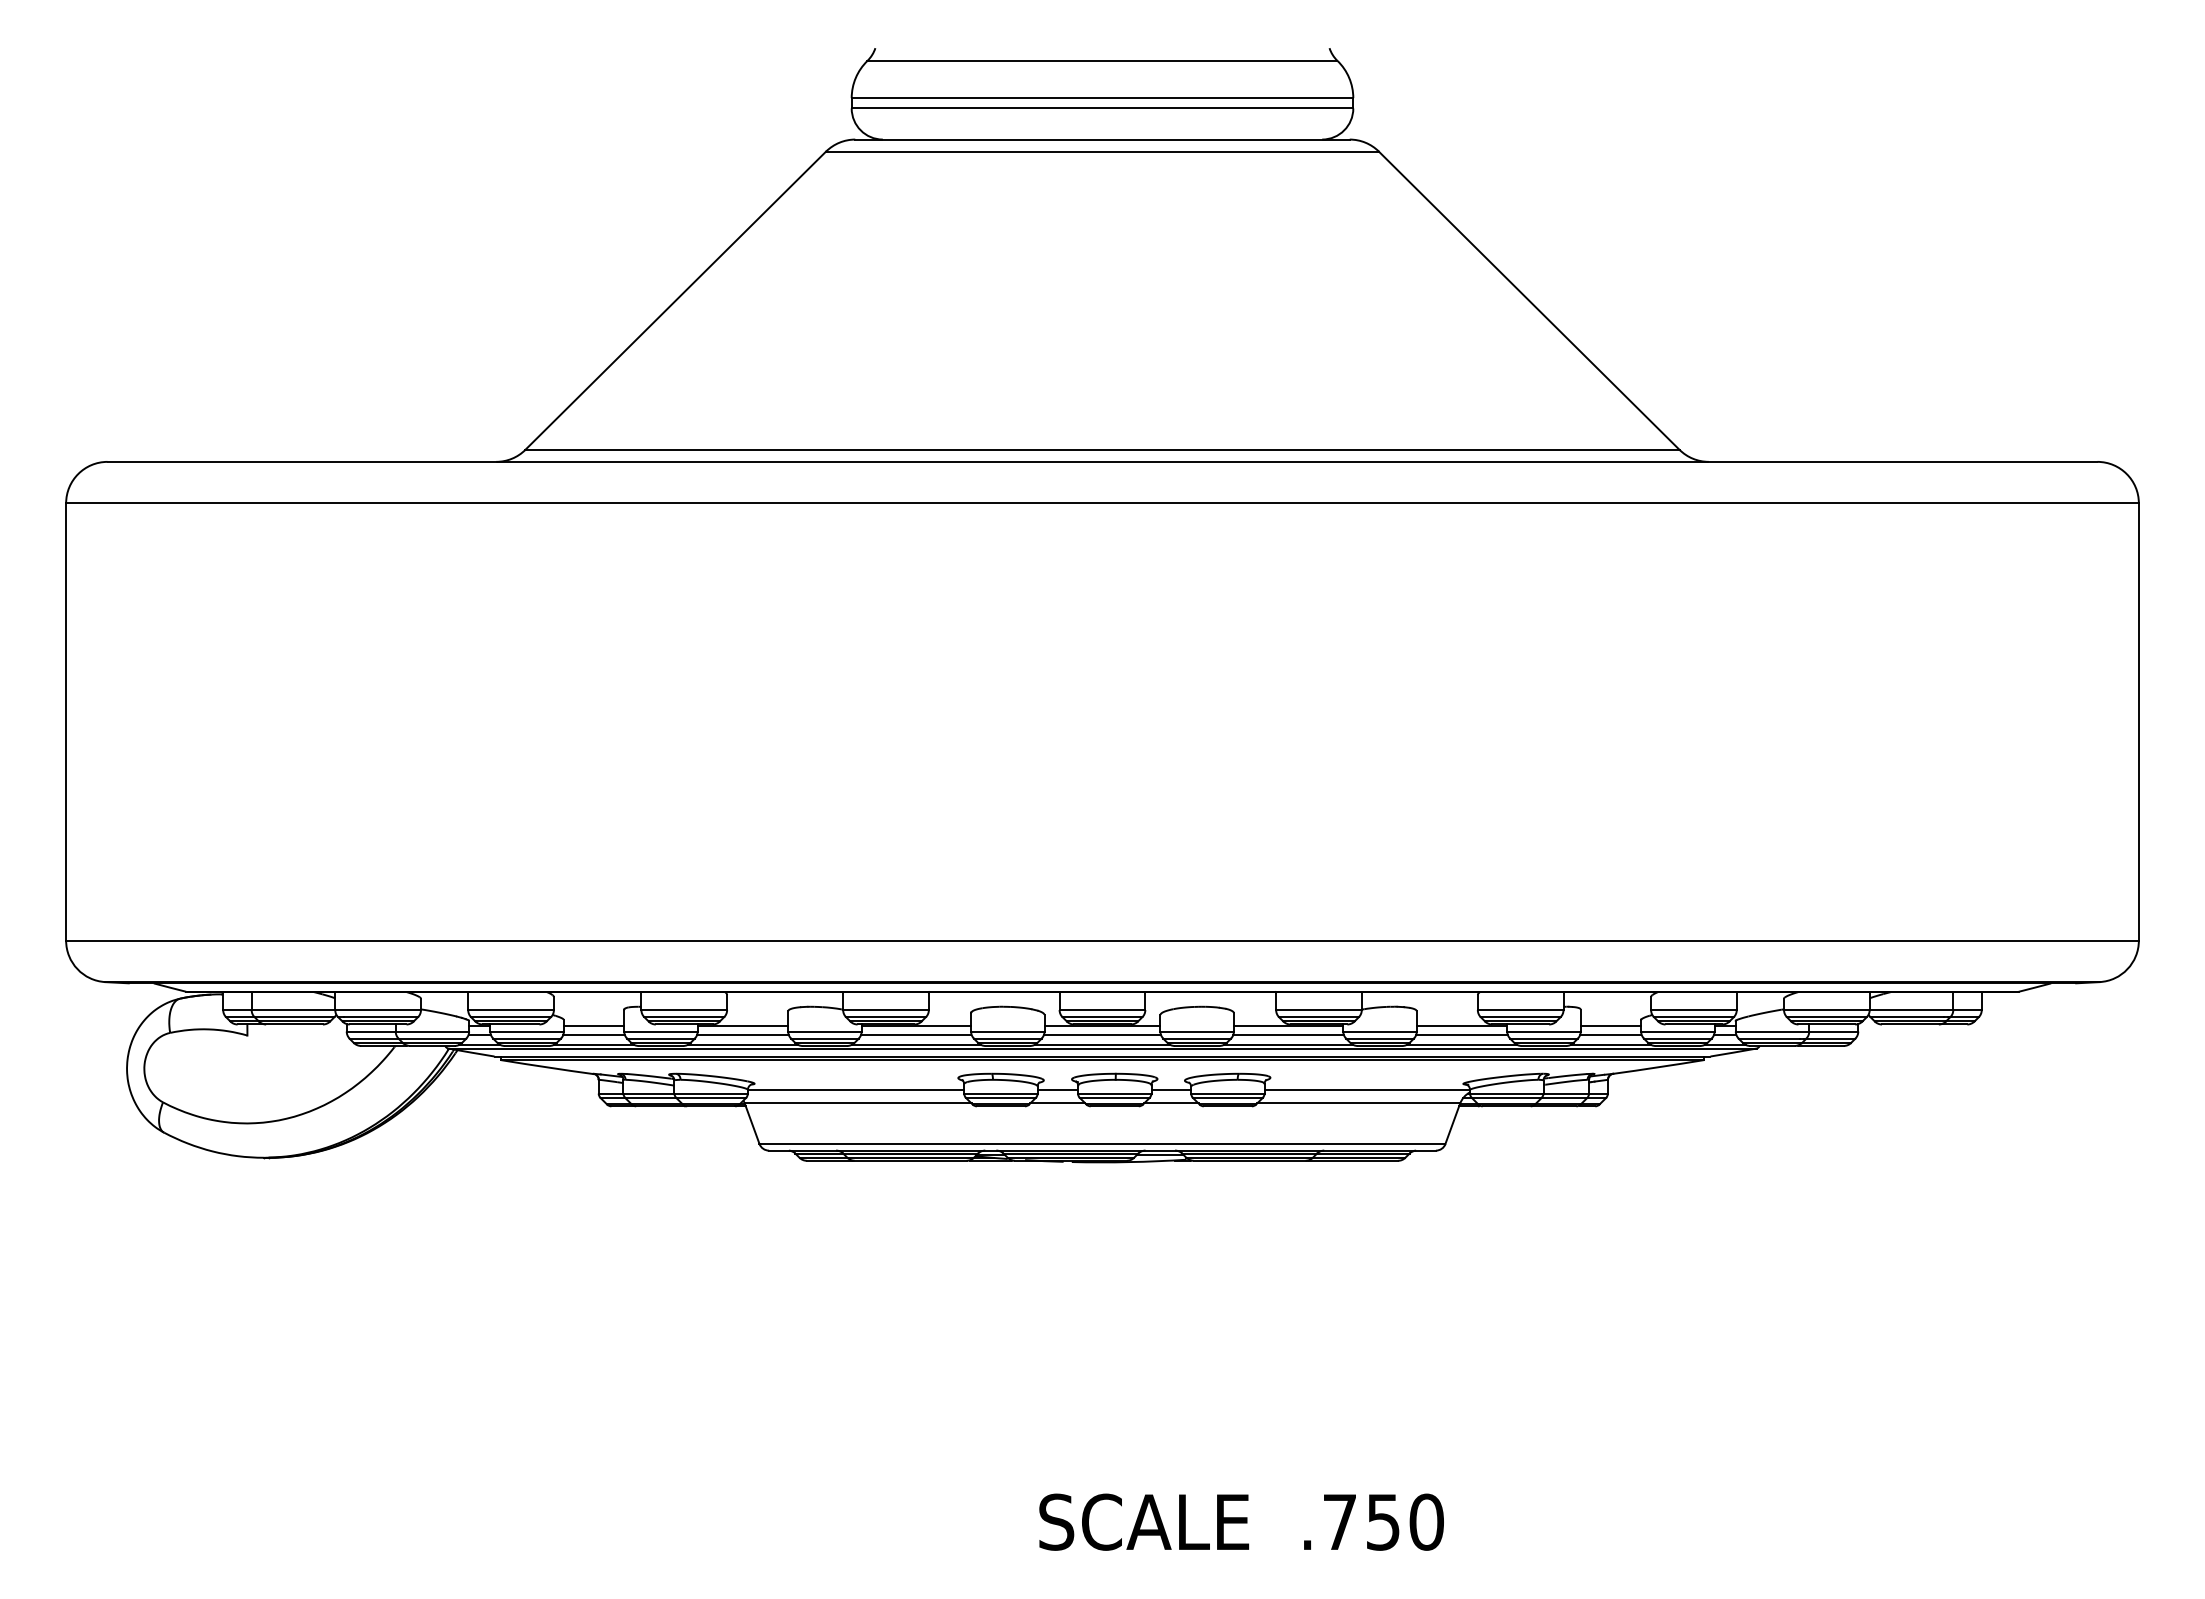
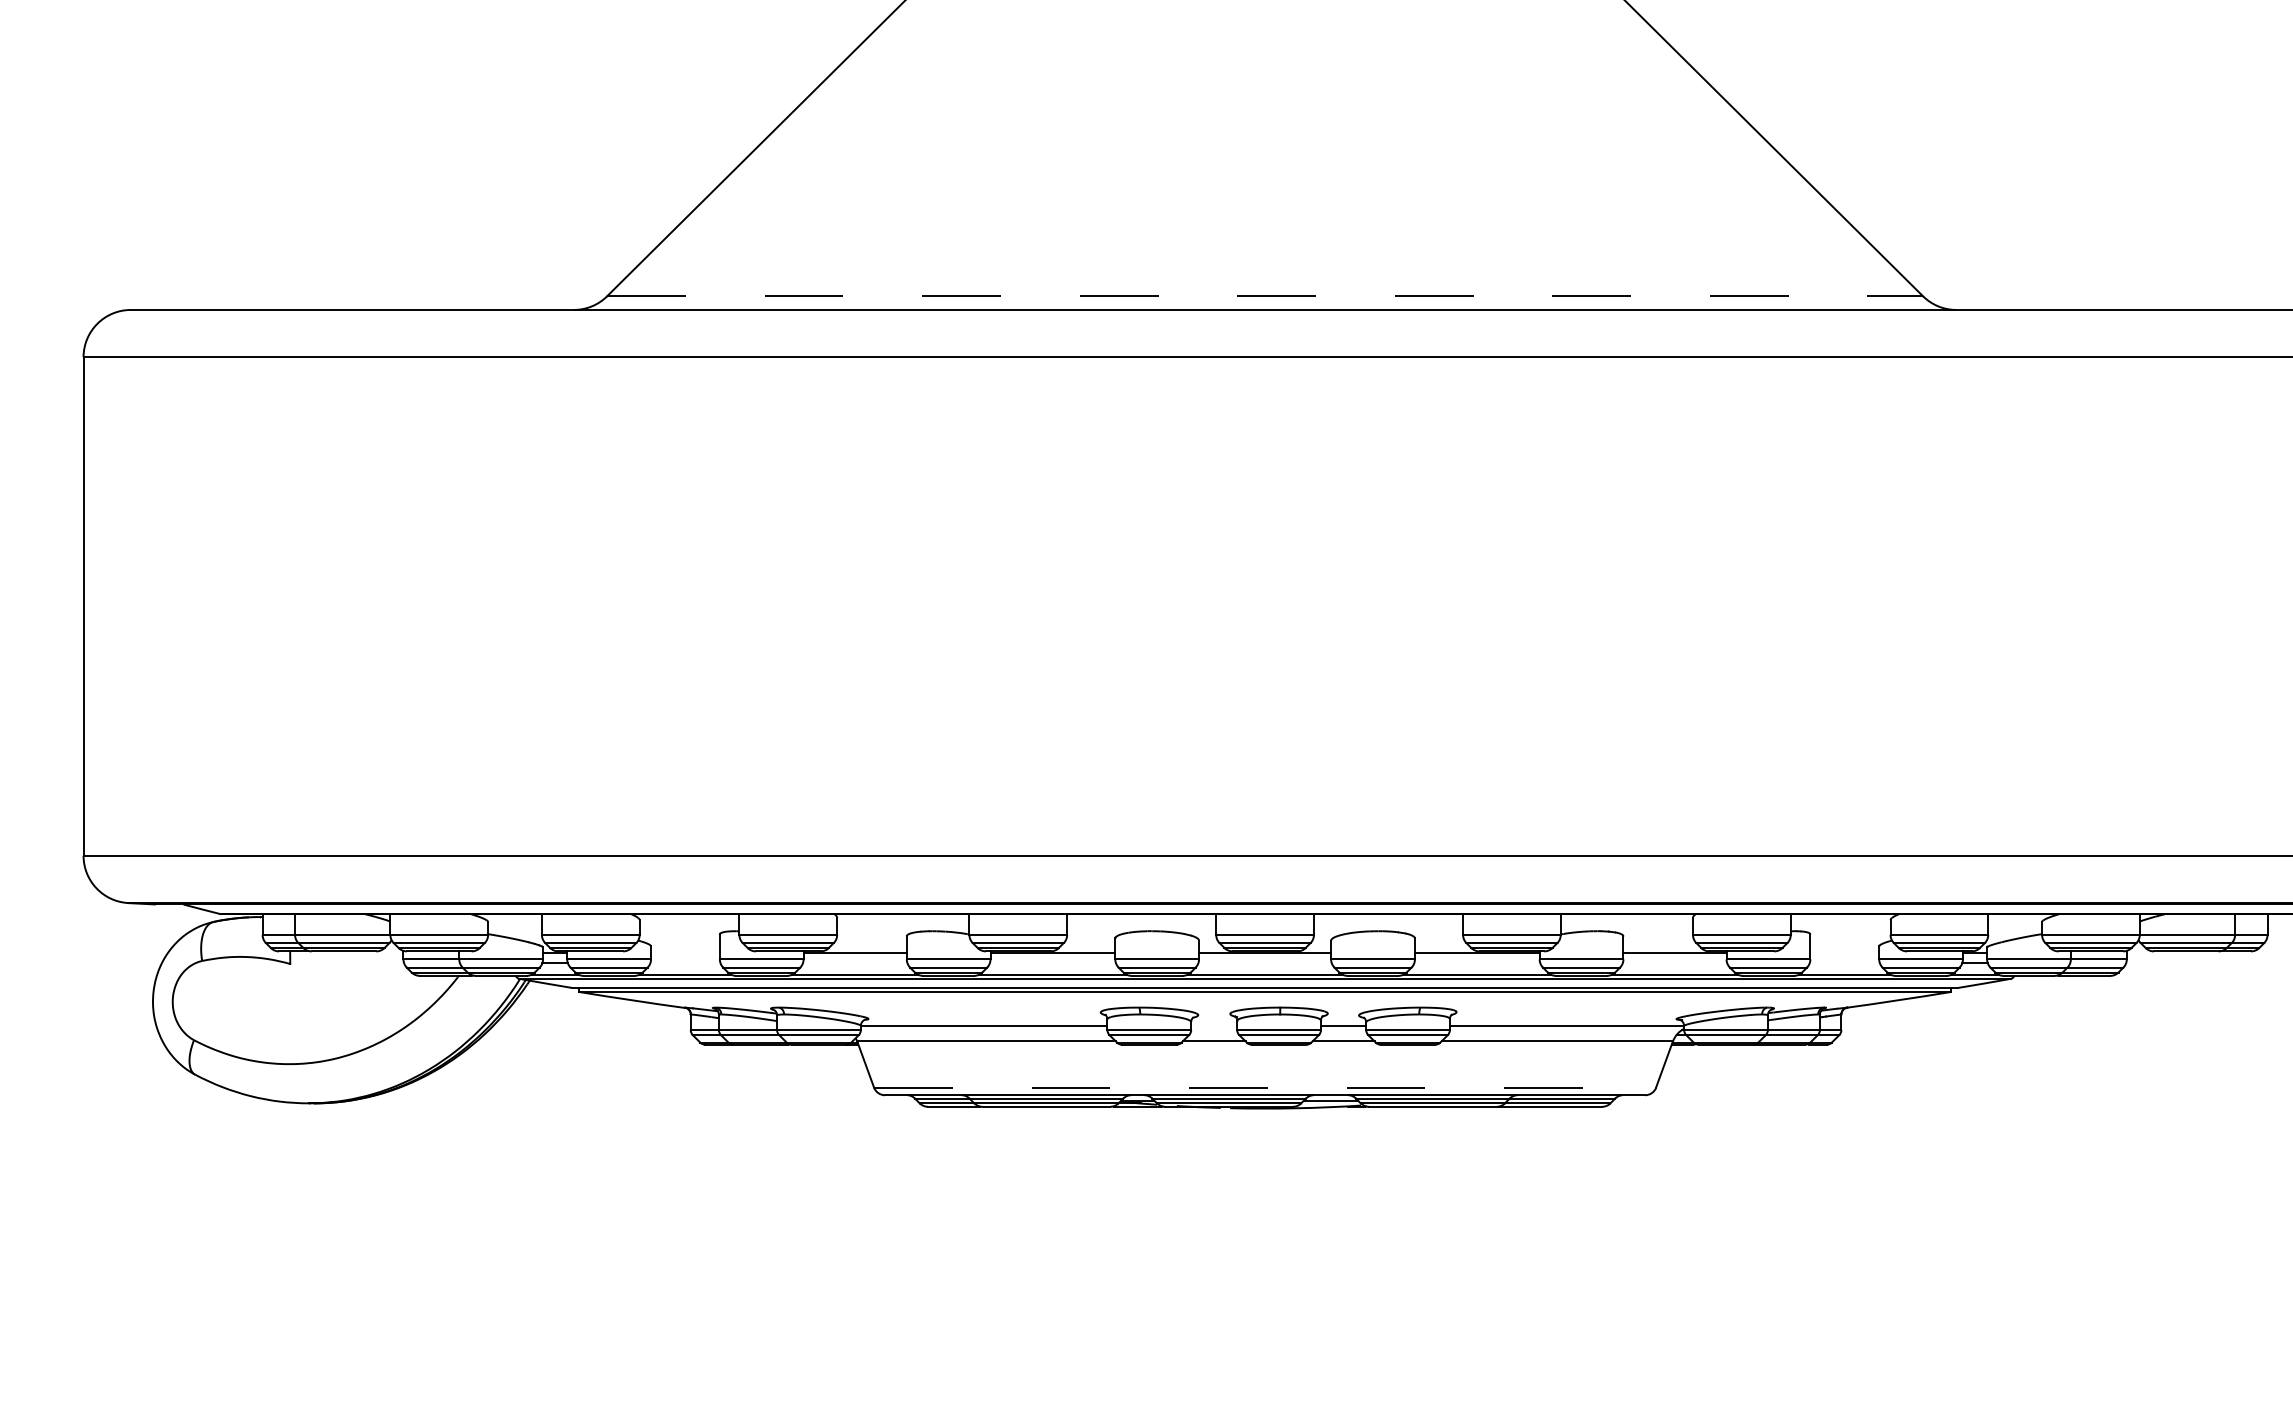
line: (1102, 449) -> (1265, 295), solid -> dashed
line: (593, 1025) -> (684, 952), removed
line: (1610, 1025) -> (1844, 952), removed
line: (593, 1034) -> (684, 962), removed
line: (742, 1034) -> (854, 962), removed
line: (916, 1034) -> (1053, 962), removed
line: (1101, 1034) -> (1263, 962), removed
line: (1288, 1034) -> (1477, 962), removed
line: (1461, 1034) -> (1674, 962), removed
line: (1610, 1034) -> (1844, 962), removed
line: (1057, 1090) -> (1213, 1026), removed
line: (1102, 1143) -> (1265, 1087), solid -> dashed

